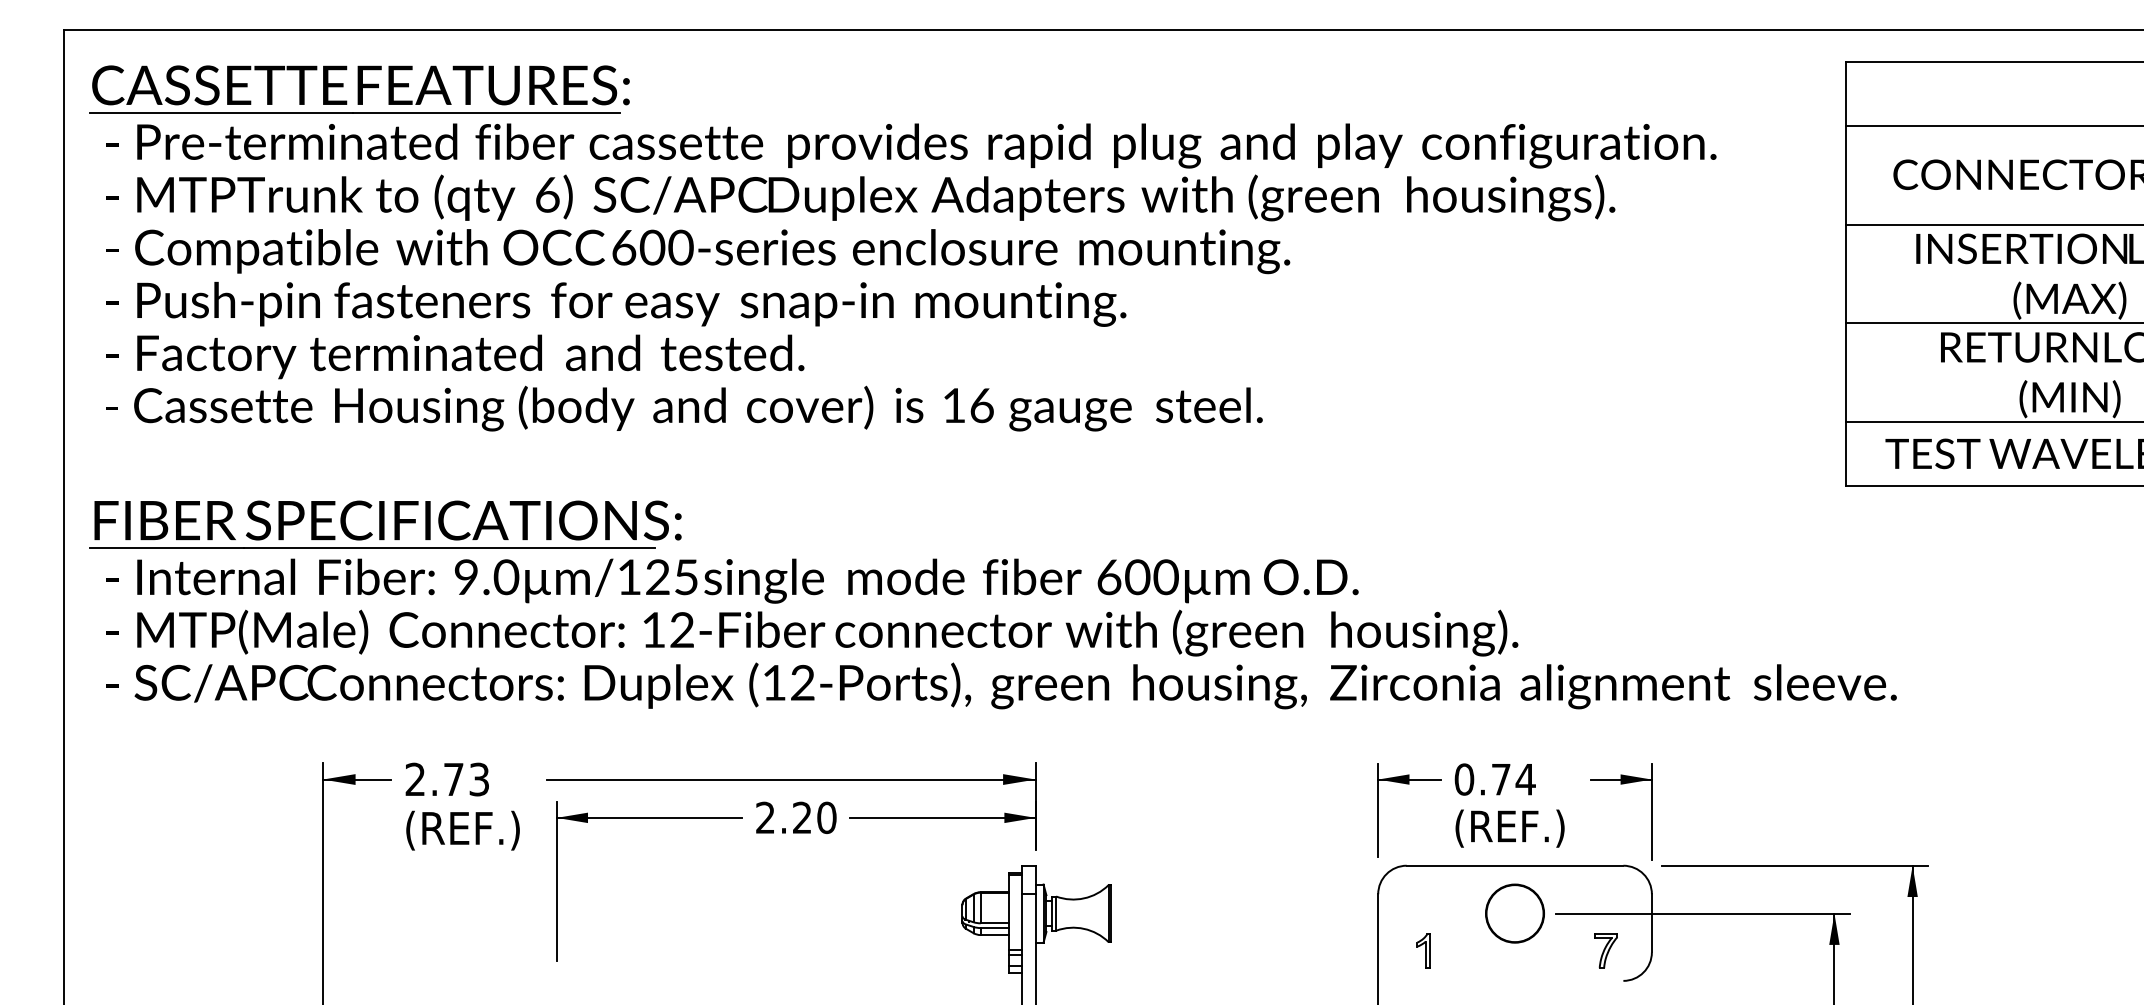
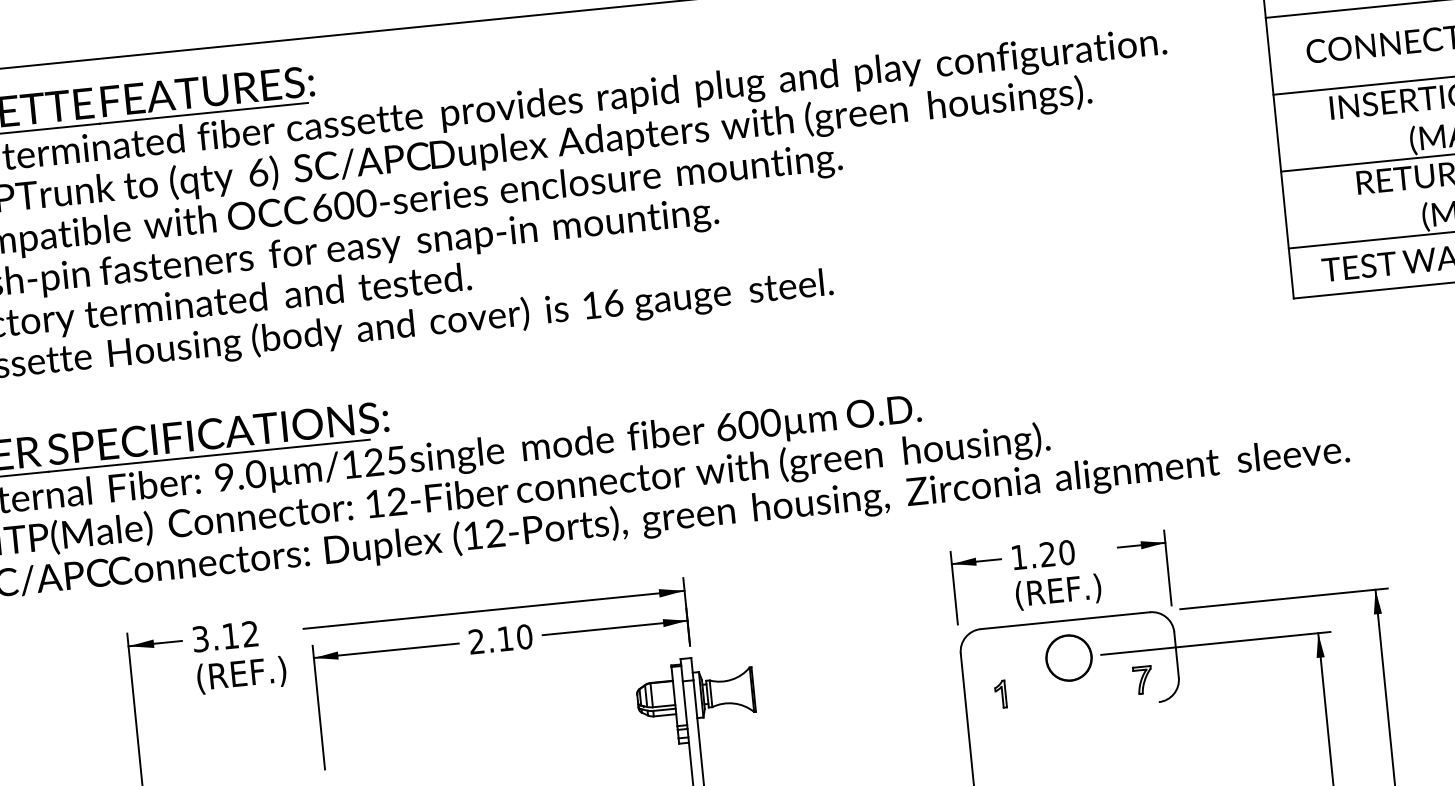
text: (446, 779) -> (224, 636), 2.73 -> 3.12
text: (1494, 779) -> (1042, 555), 0.74 -> 1.20
text: (802, 817) -> (505, 638), 2.20 -> 2.10

